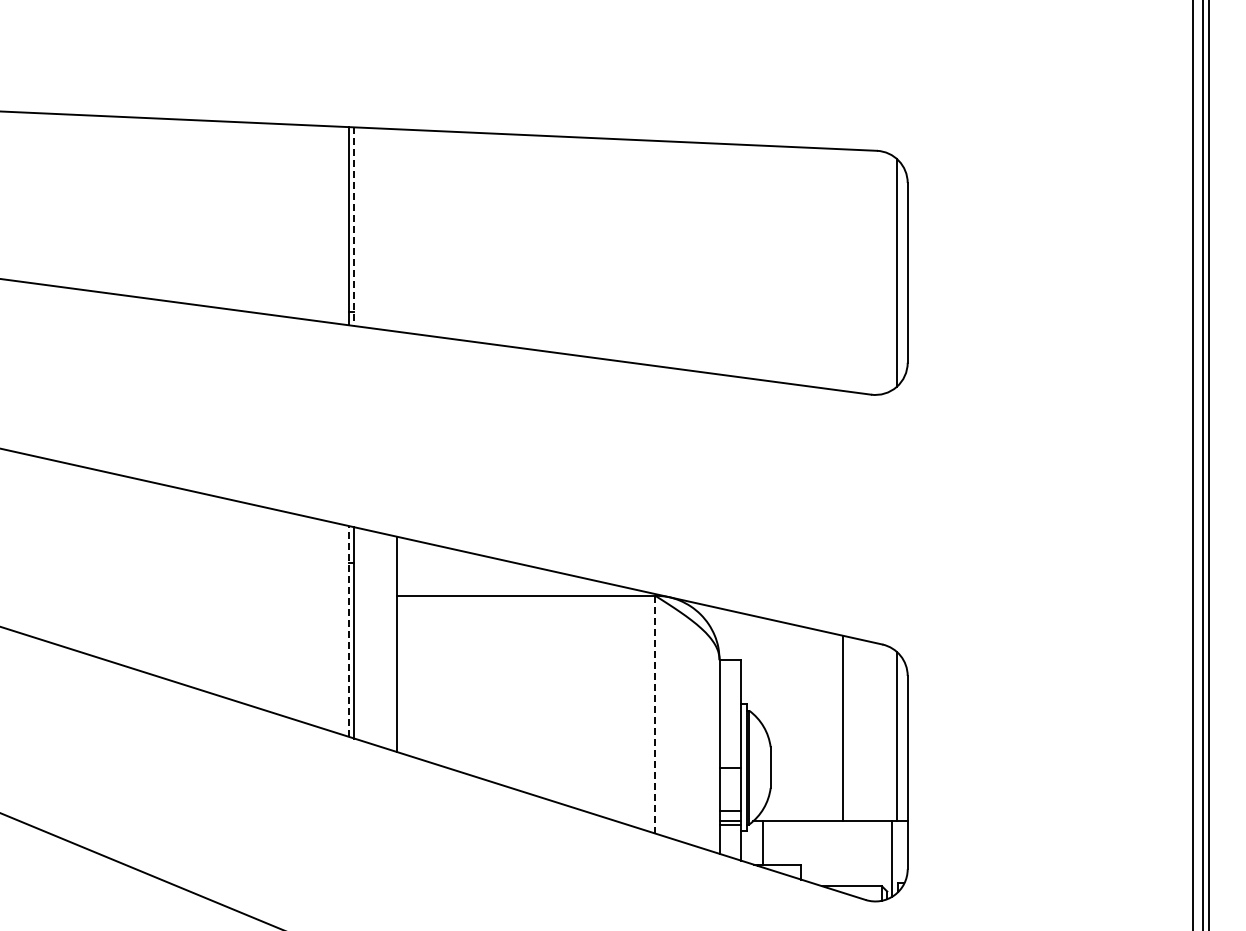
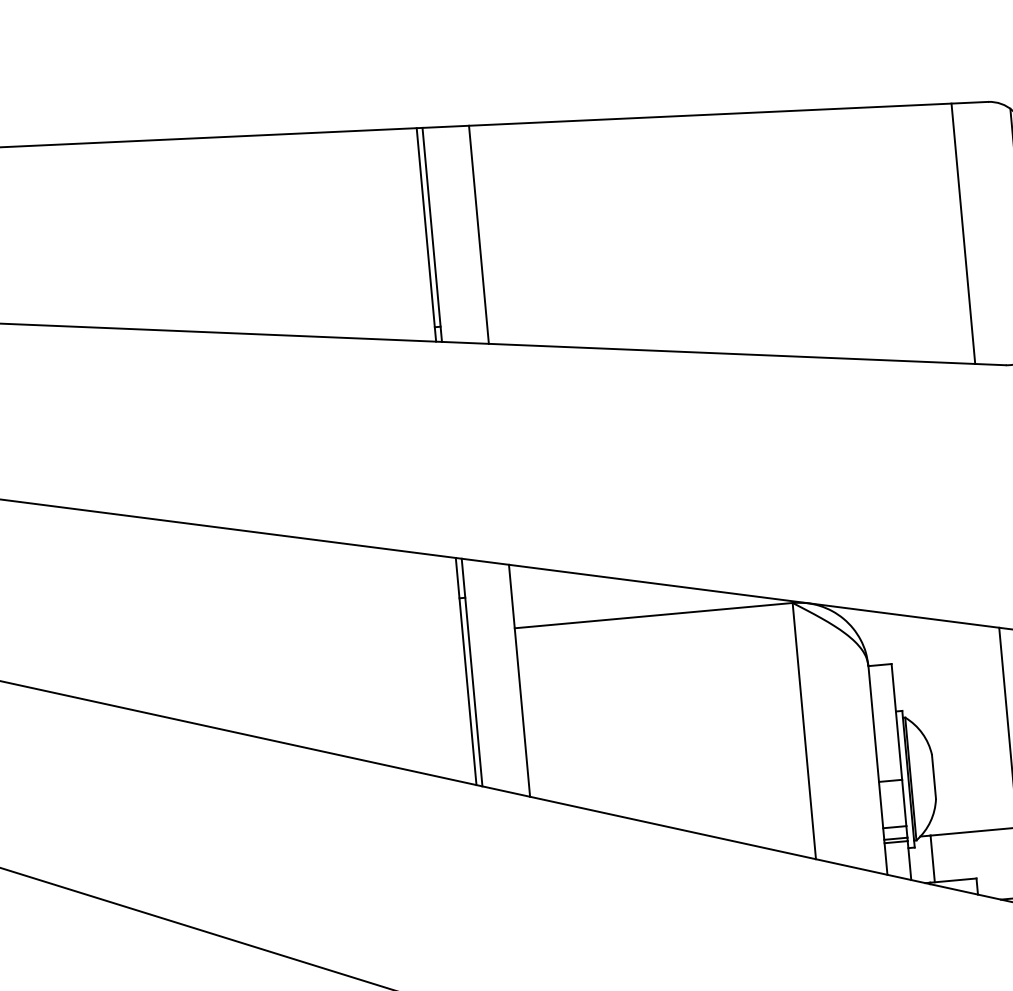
line: (354, 227) -> (432, 235), dashed -> solid
line: (397, 230) -> (479, 234), added
line: (843, 269) -> (963, 233), added
line: (348, 630) -> (465, 670), dashed -> solid
line: (655, 714) -> (804, 730), dashed -> solid

